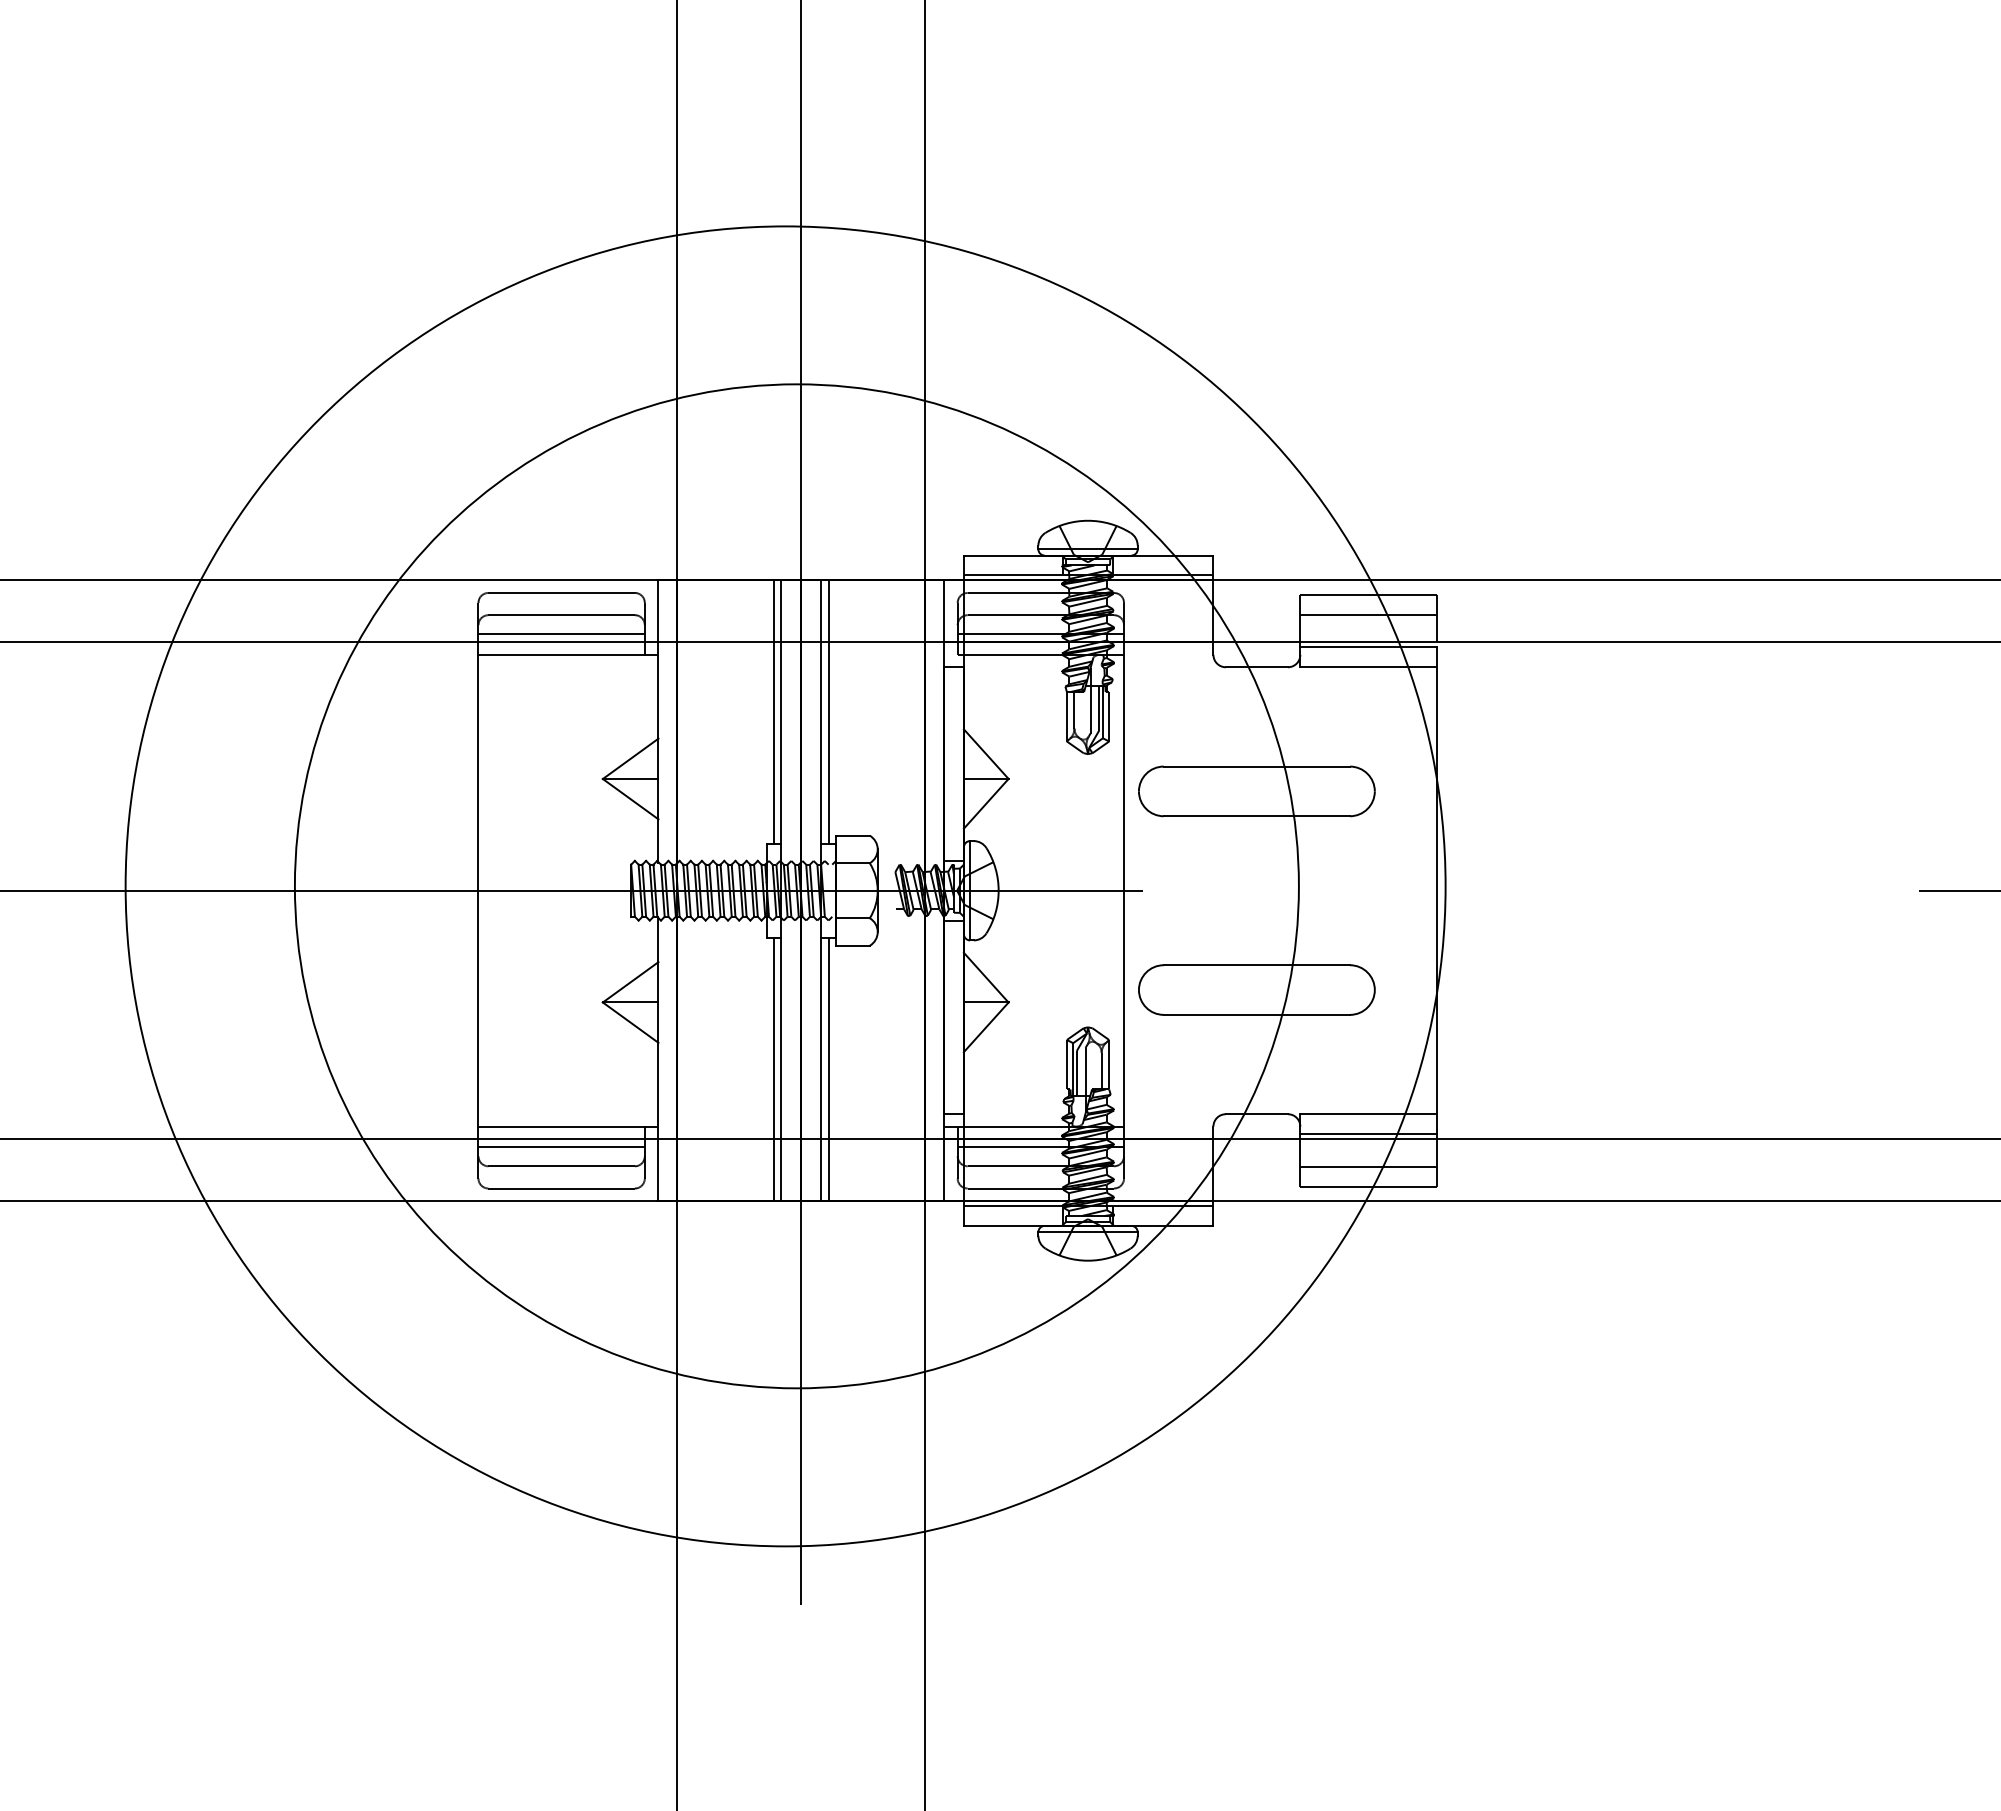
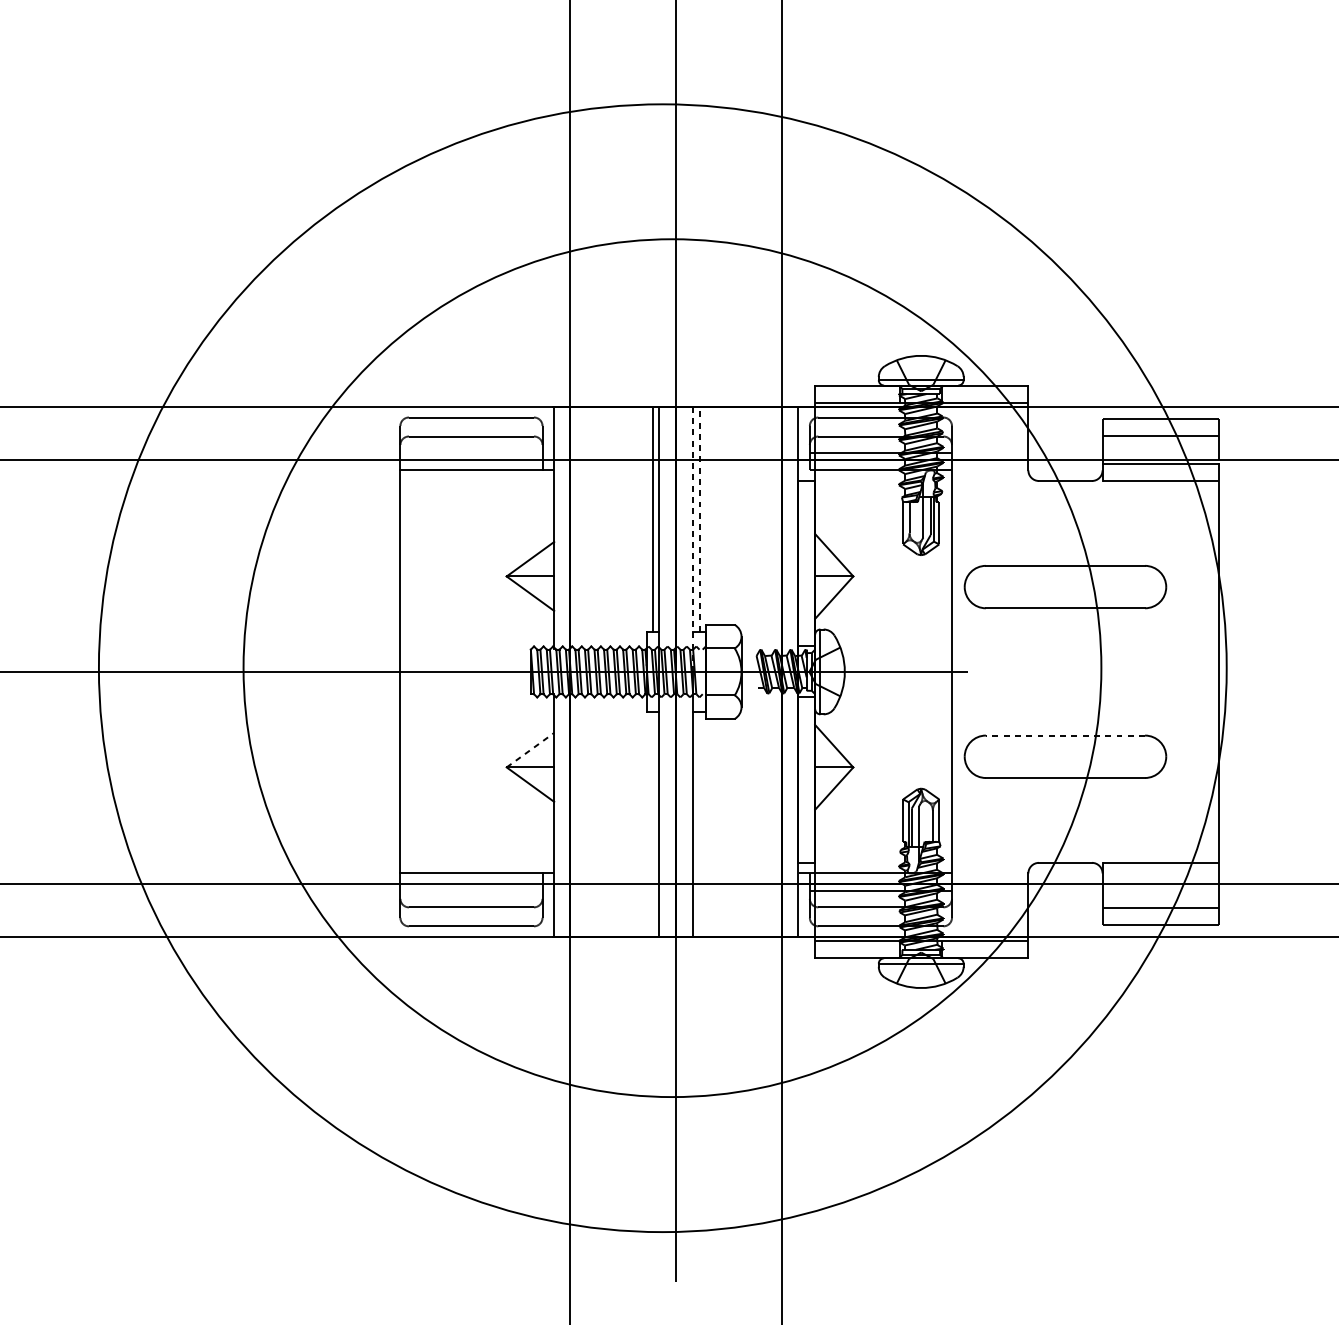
line: (561, 634) -> (471, 453), removed
line: (828, 711) -> (699, 518), solid -> dashed
line: (821, 736) -> (693, 540), solid -> dashed
line: (1256, 965) -> (1065, 735), solid -> dashed
line: (631, 982) -> (531, 750), solid -> dashed
line: (773, 1069) -> (652, 824), removed
line: (828, 1069) -> (699, 824), removed
line: (1368, 1134) -> (1160, 880), removed
line: (561, 1147) -> (471, 891), removed

